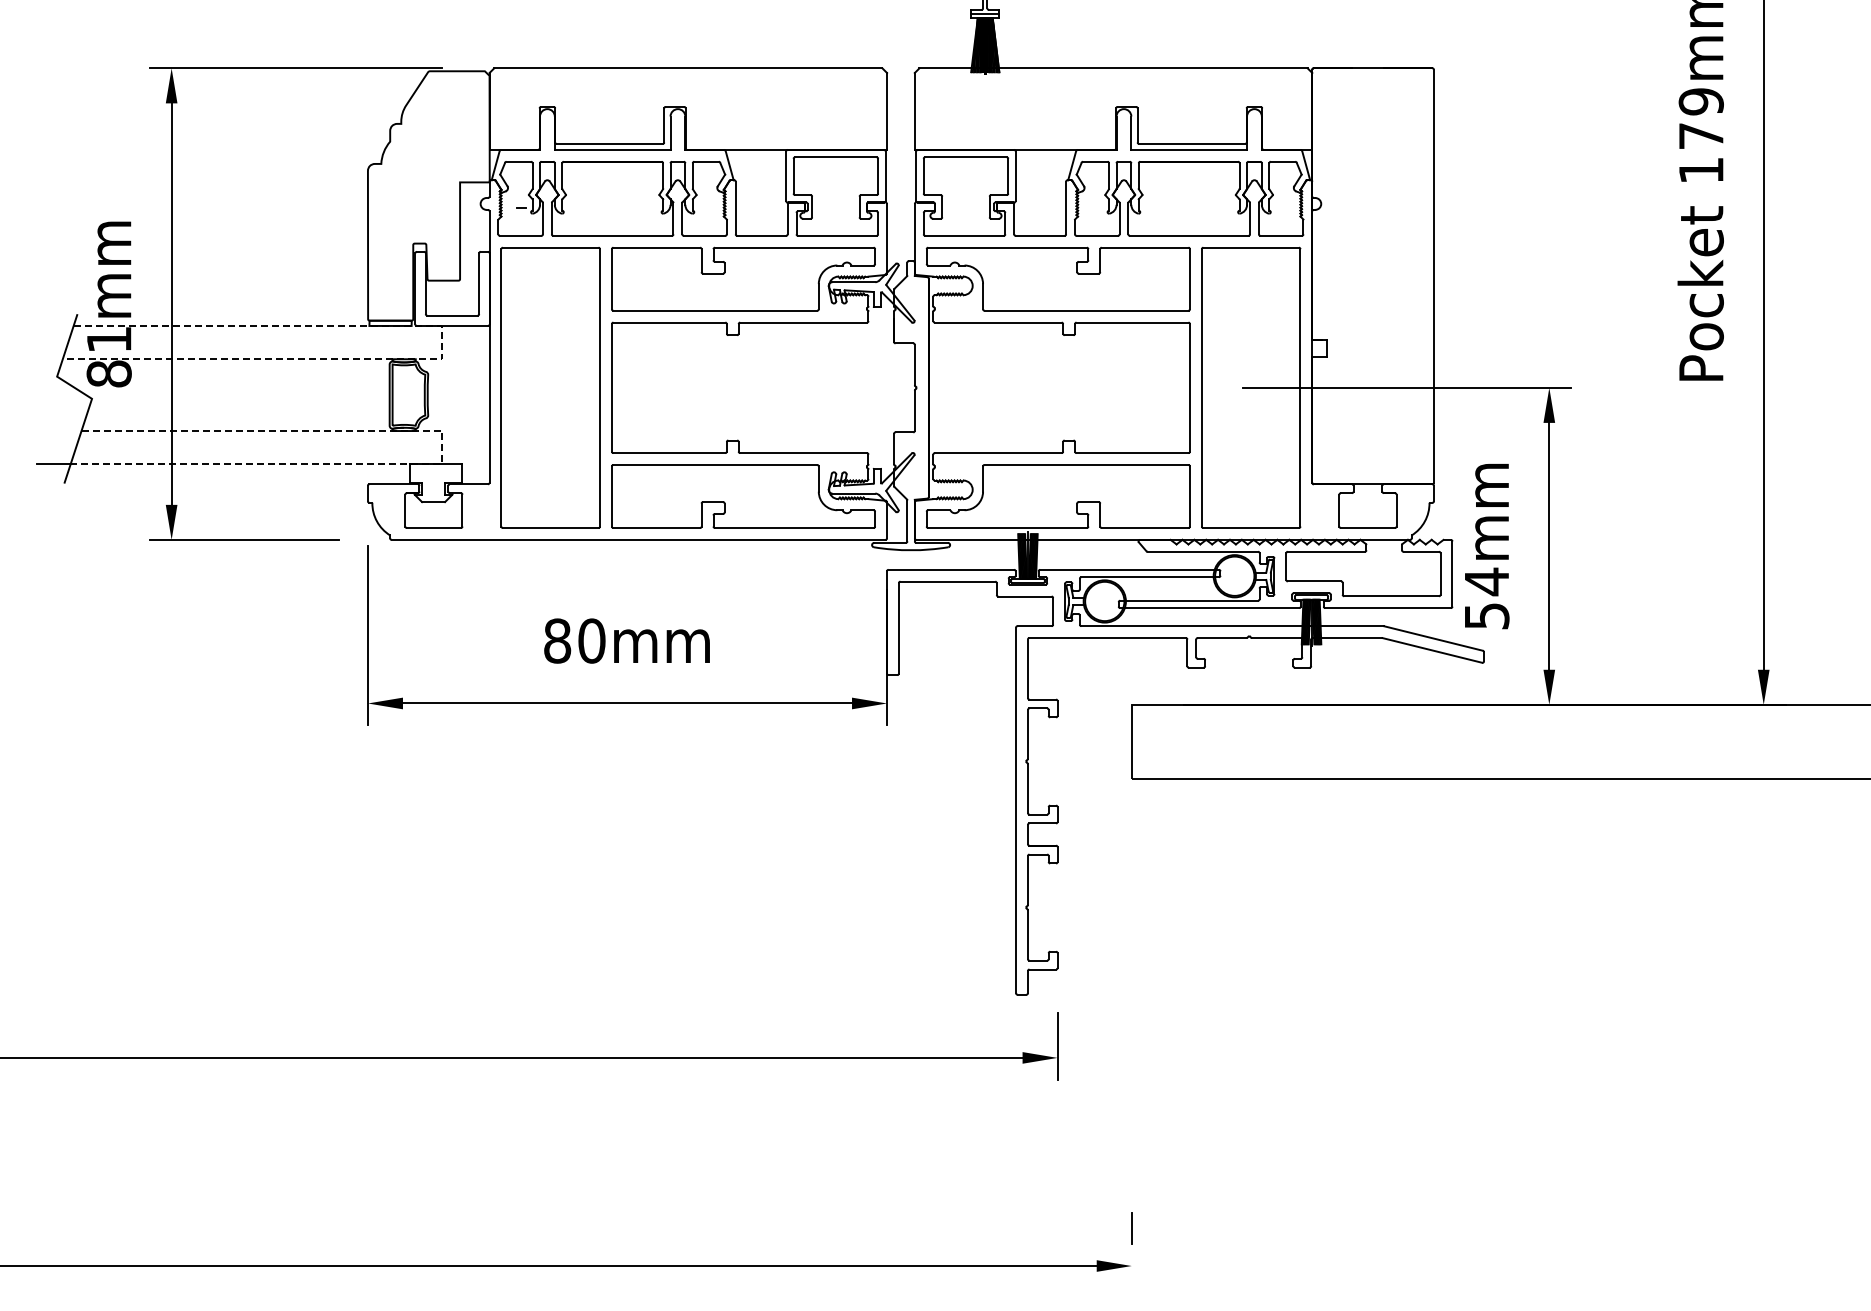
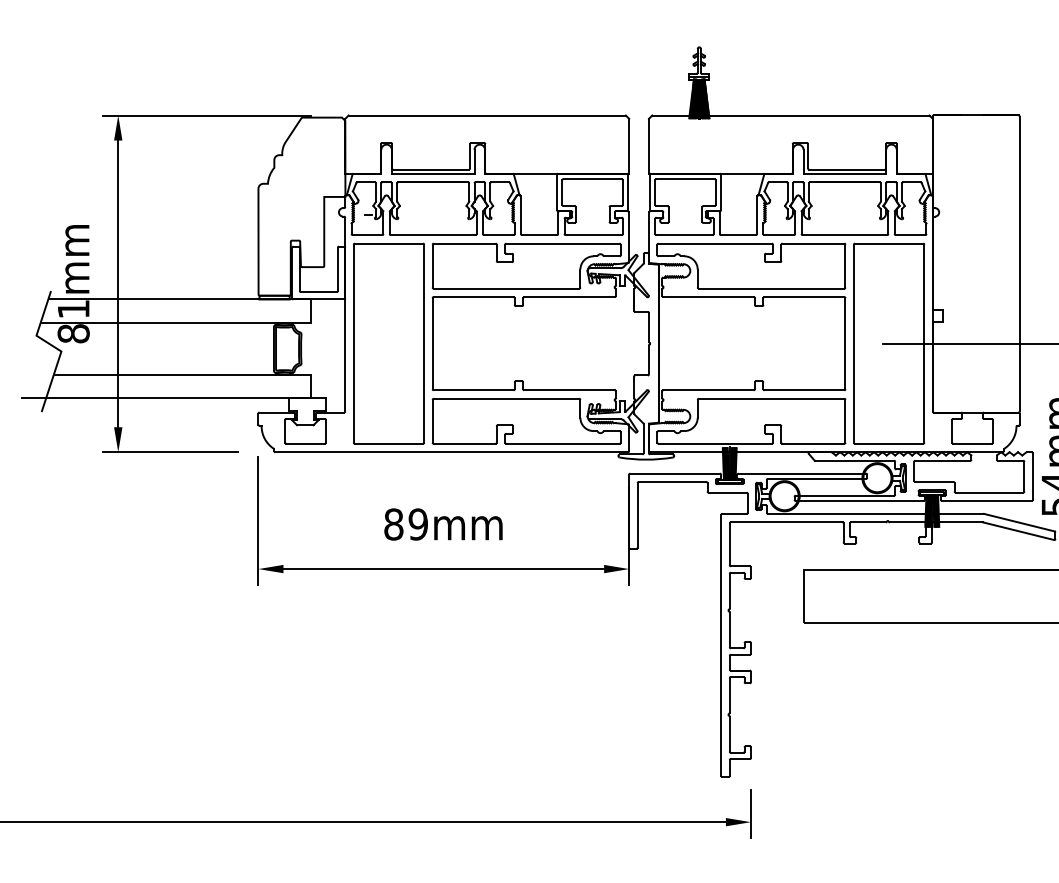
line: (442, 348) -> (311, 315), dashed -> solid
line: (442, 453) -> (311, 390), dashed -> solid
text: (591, 640) -> (418, 524), 80mm -> 89mm

